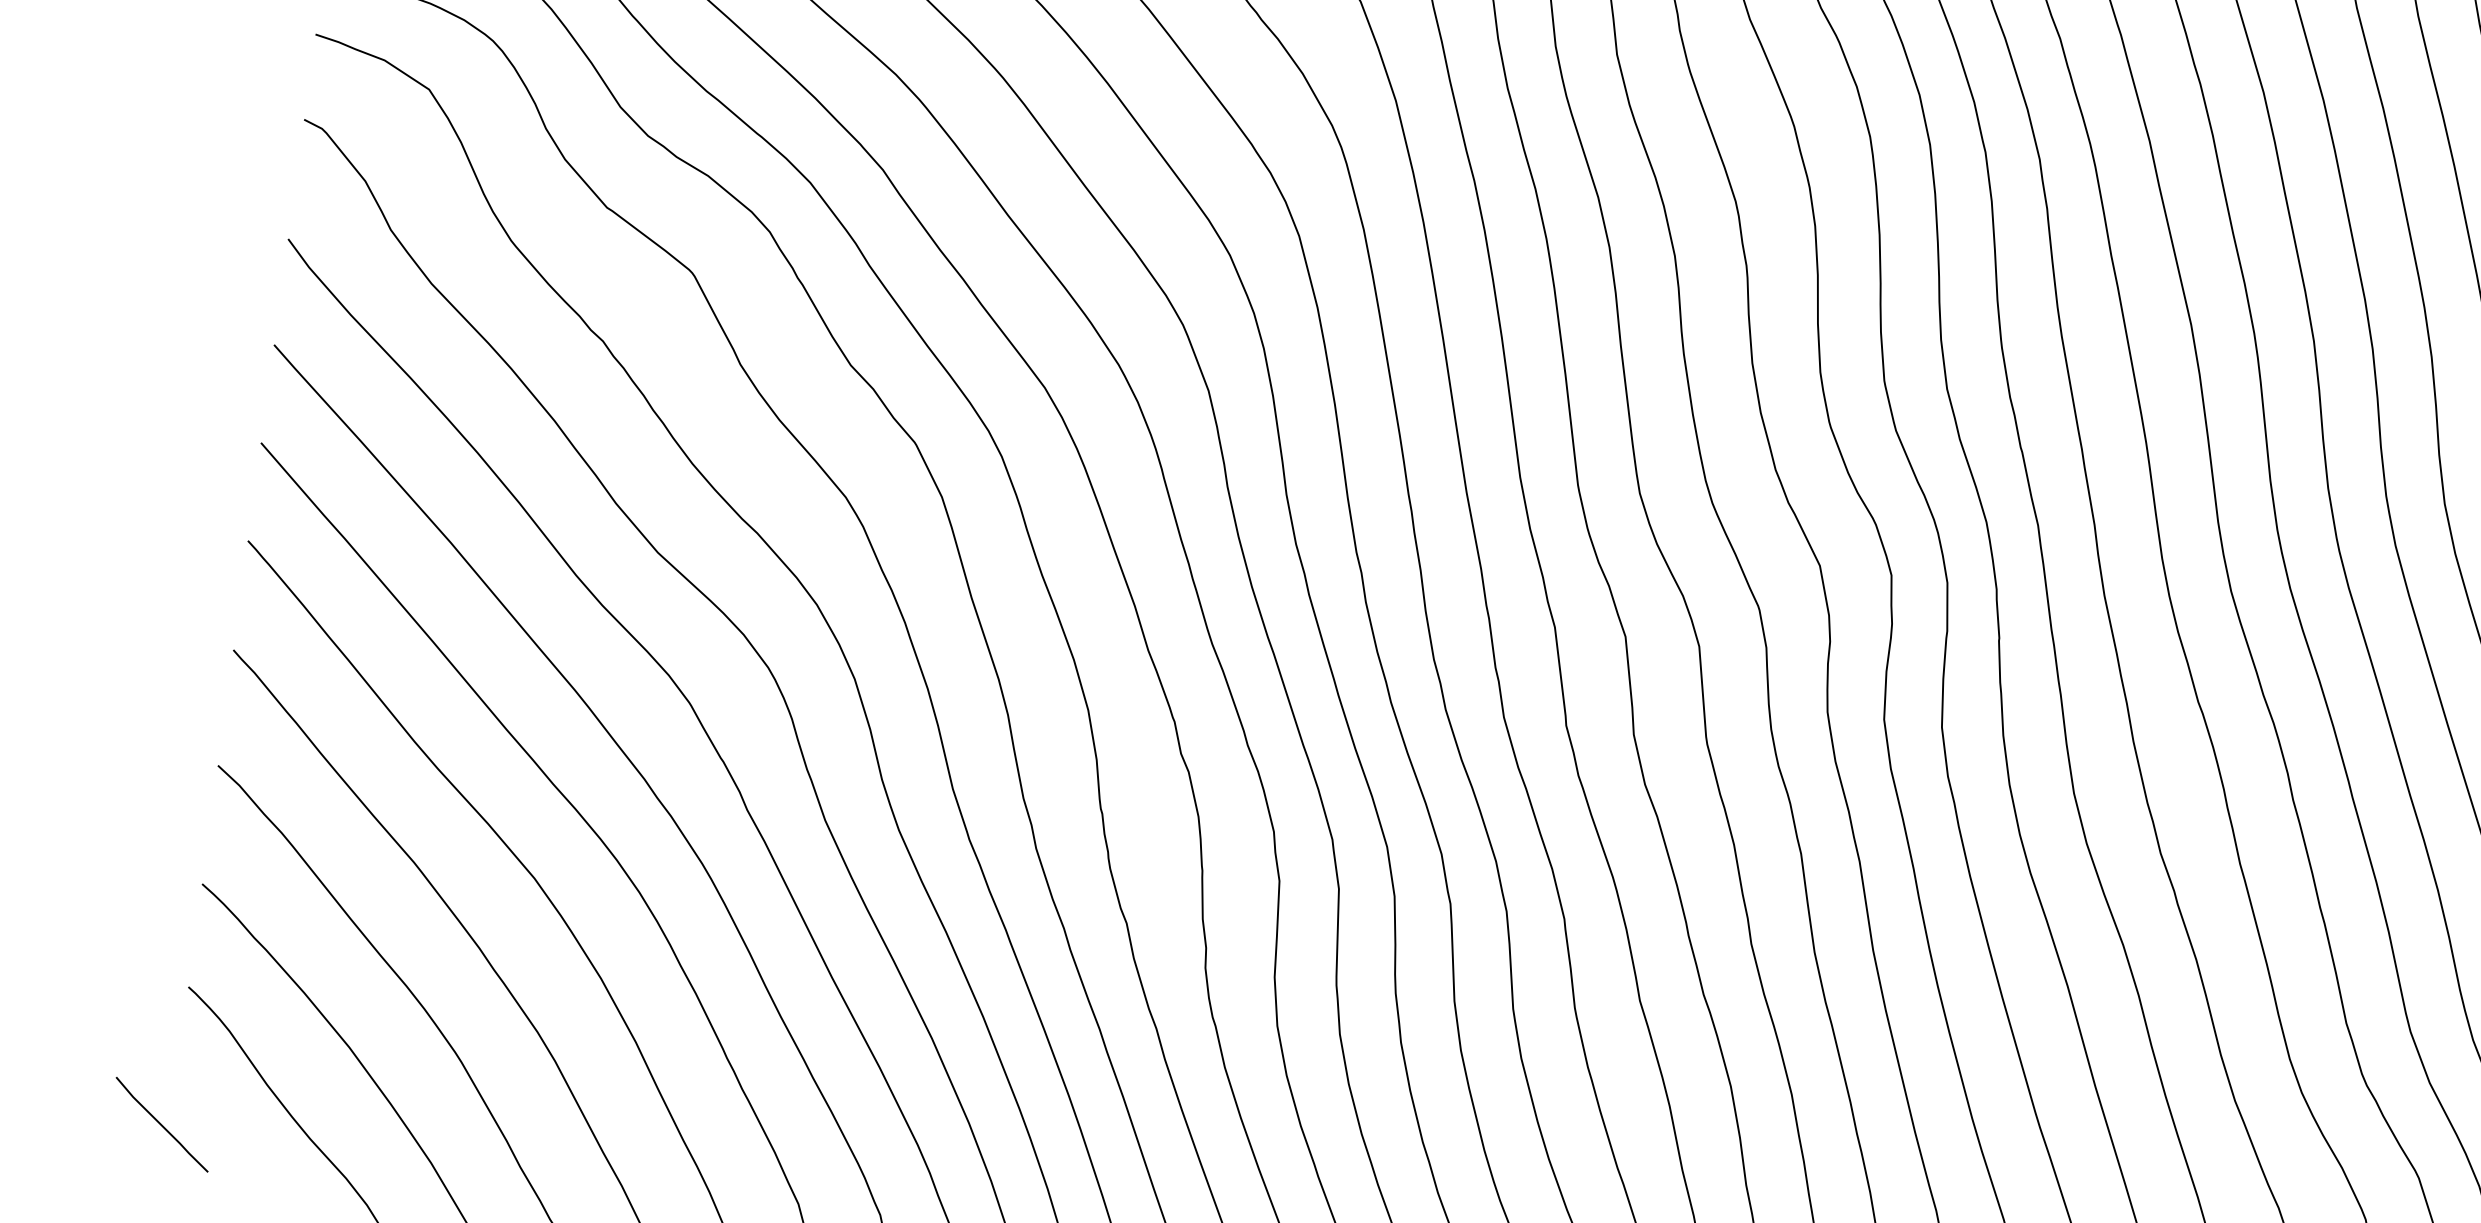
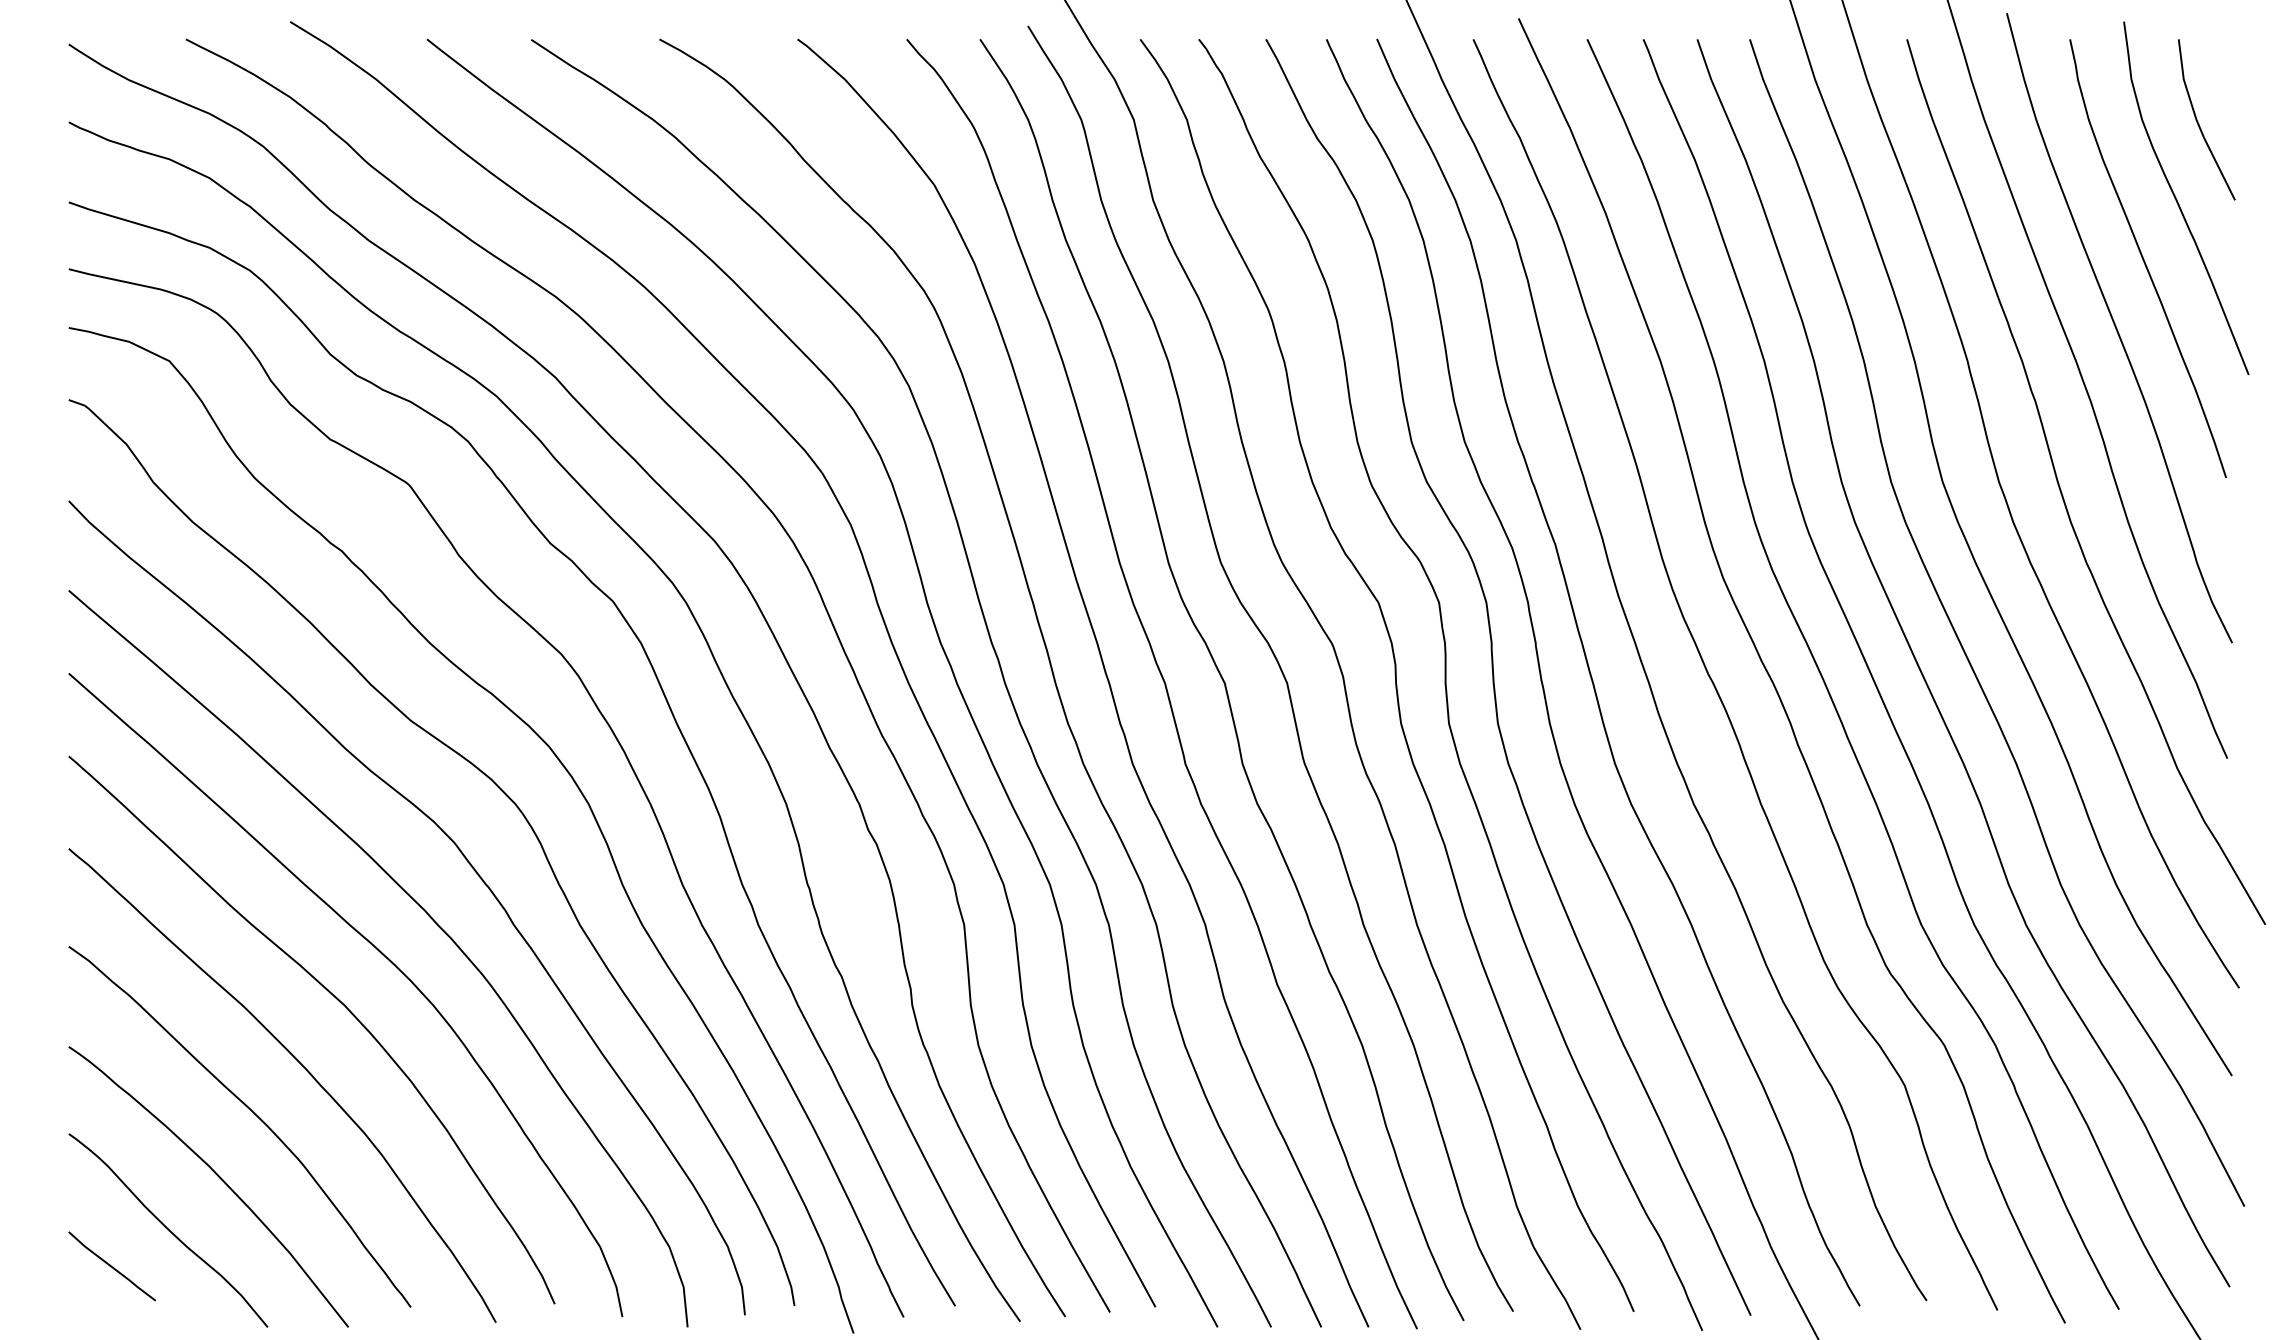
line: (161, 1124) -> (111, 1266), moved

